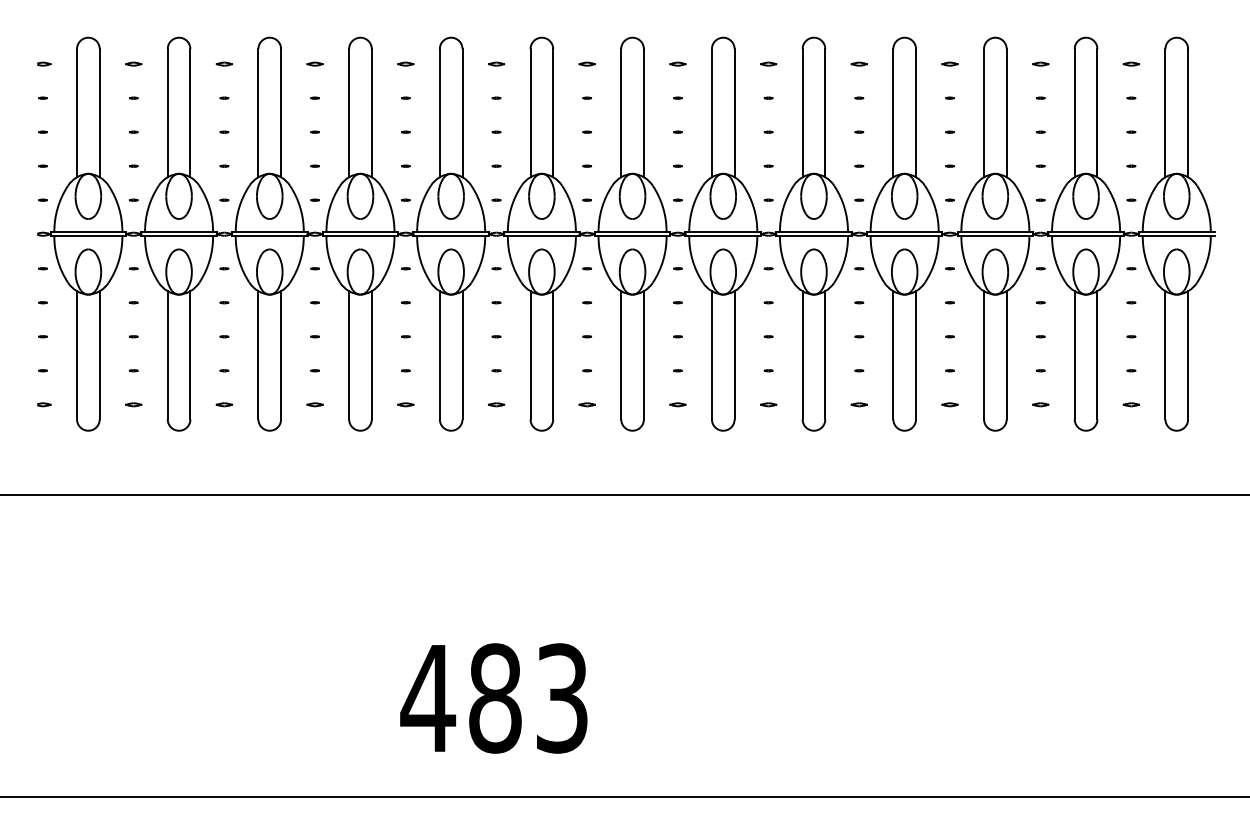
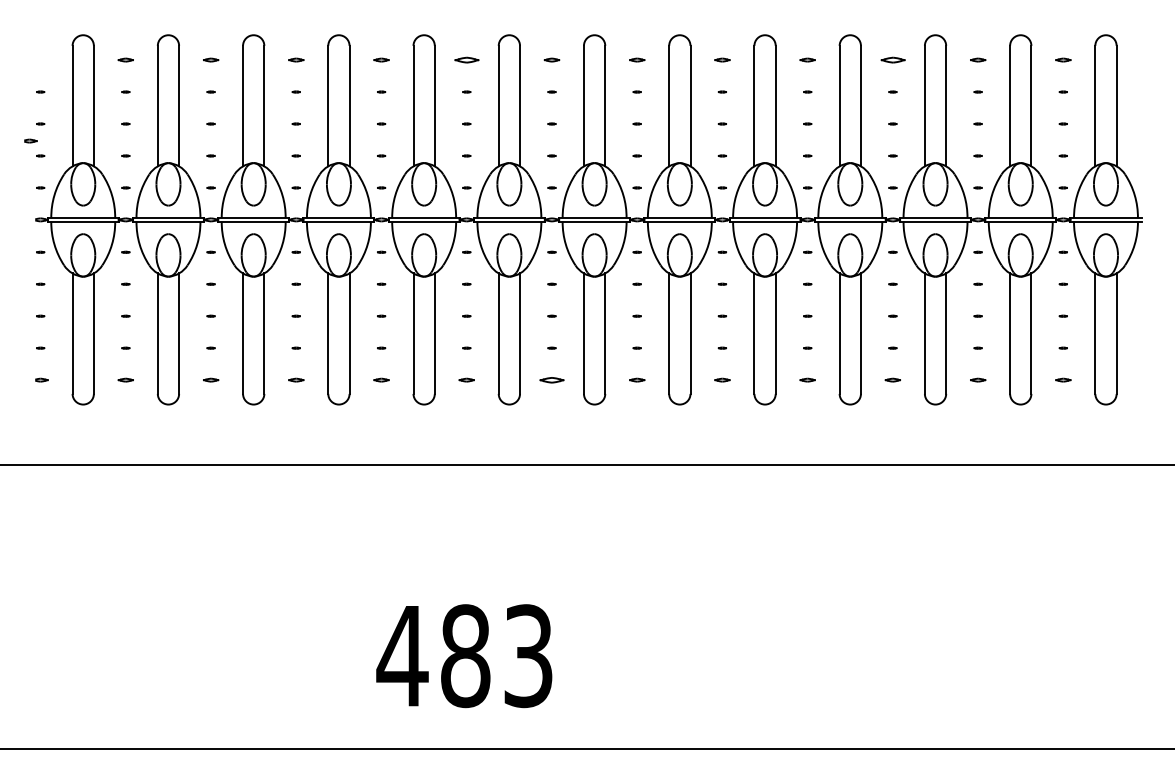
part: (43, 63) -> (30, 140), moved
part: (496, 63) -> (466, 59), size x1.6
part: (949, 63) -> (892, 59), size x1.6
part: (586, 404) -> (551, 379), size x1.6

